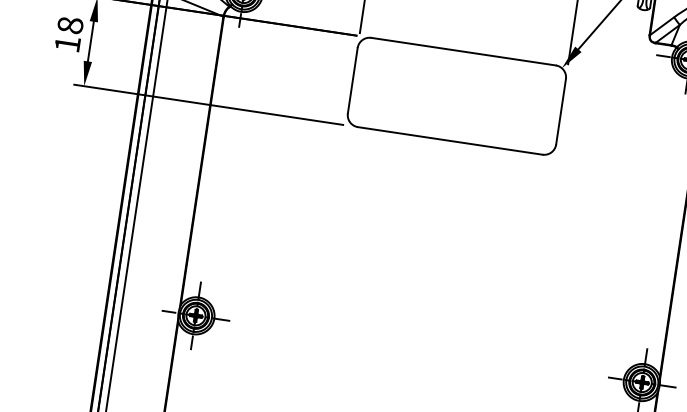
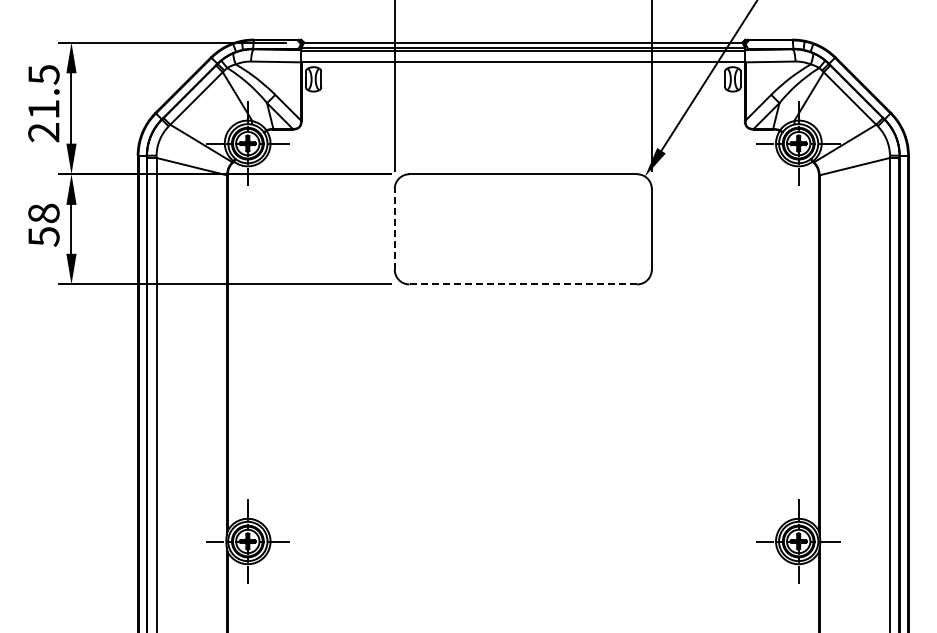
text: (67, 43) -> (43, 236), 18 -> 58
line: (352, 80) -> (394, 228), solid -> dashed
line: (450, 141) -> (523, 284), solid -> dashed

